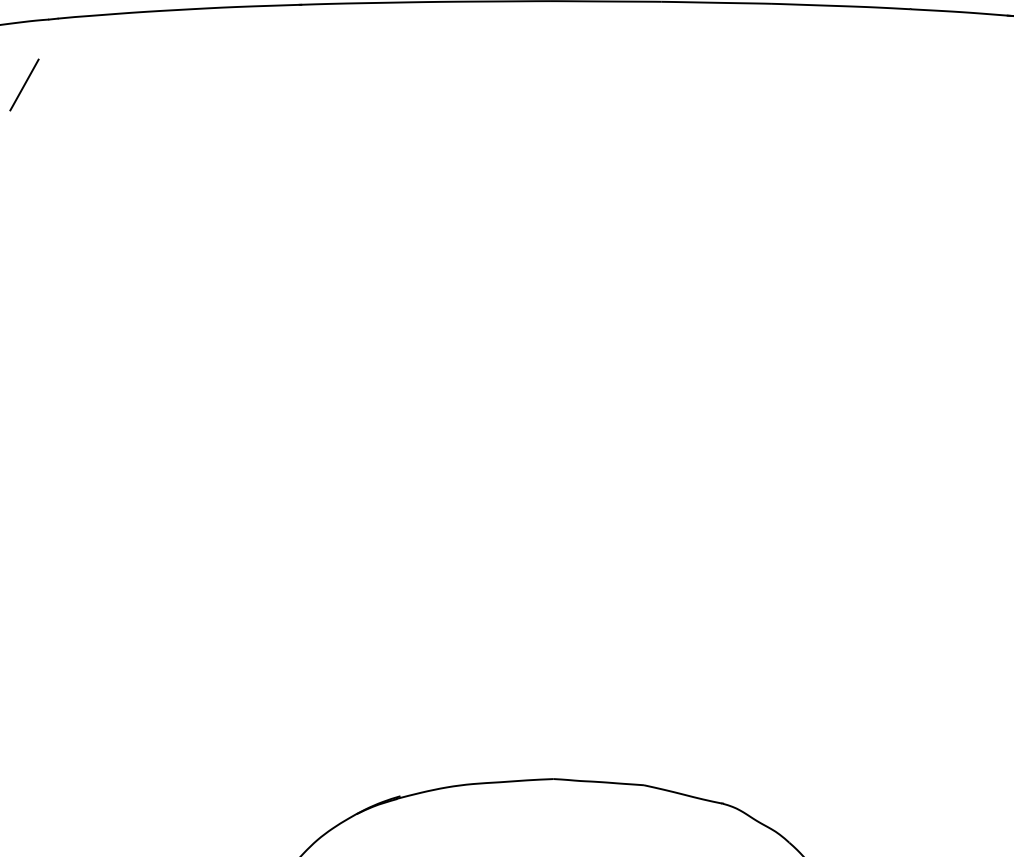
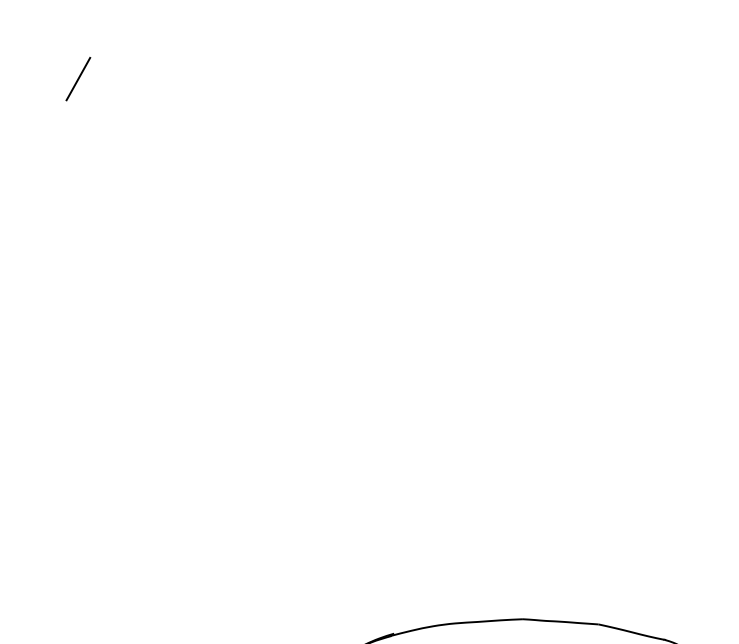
line: (24, 84) -> (78, 78), moved

